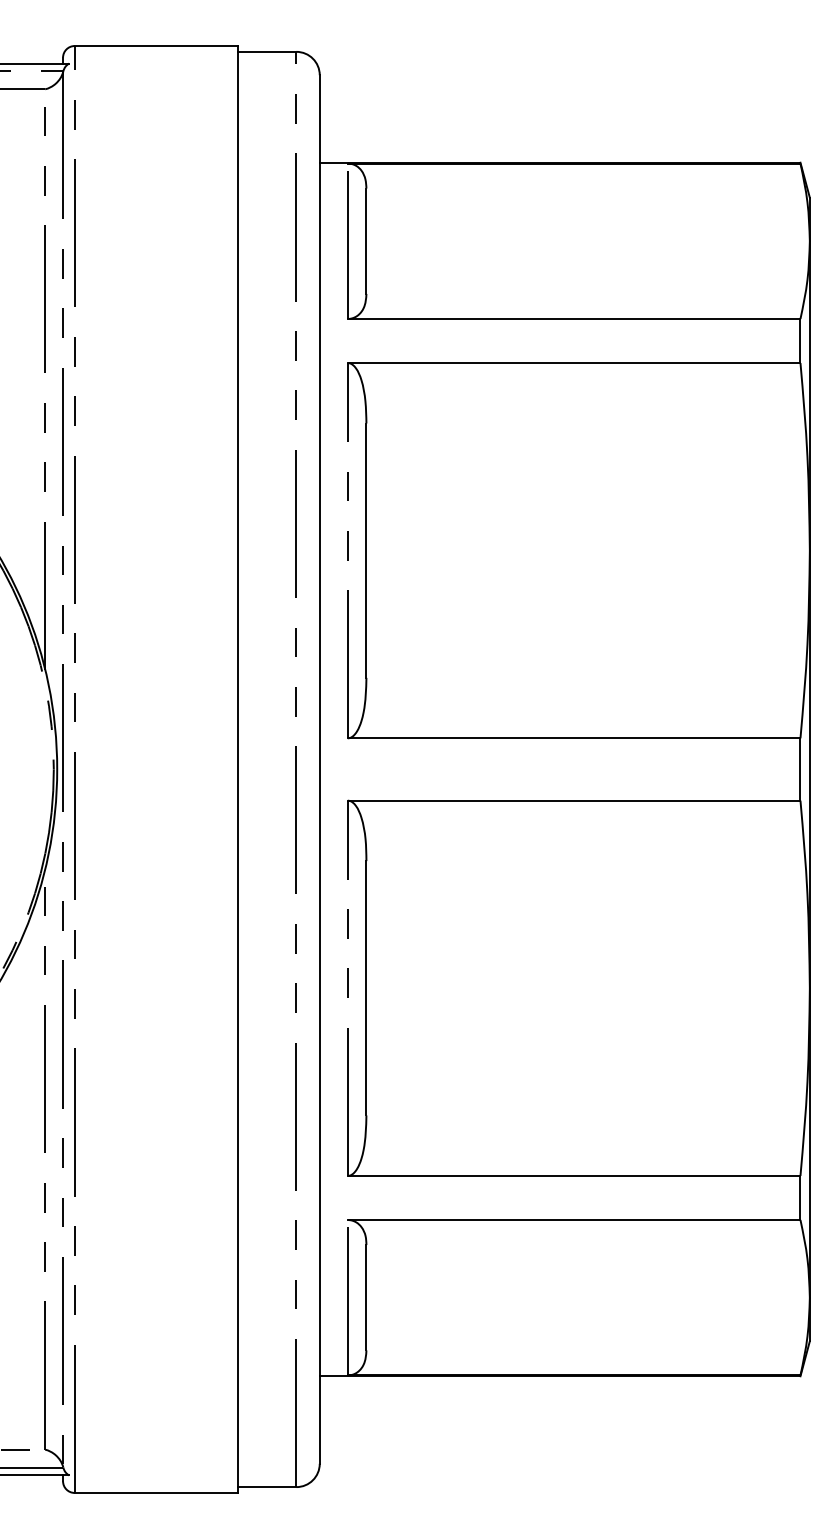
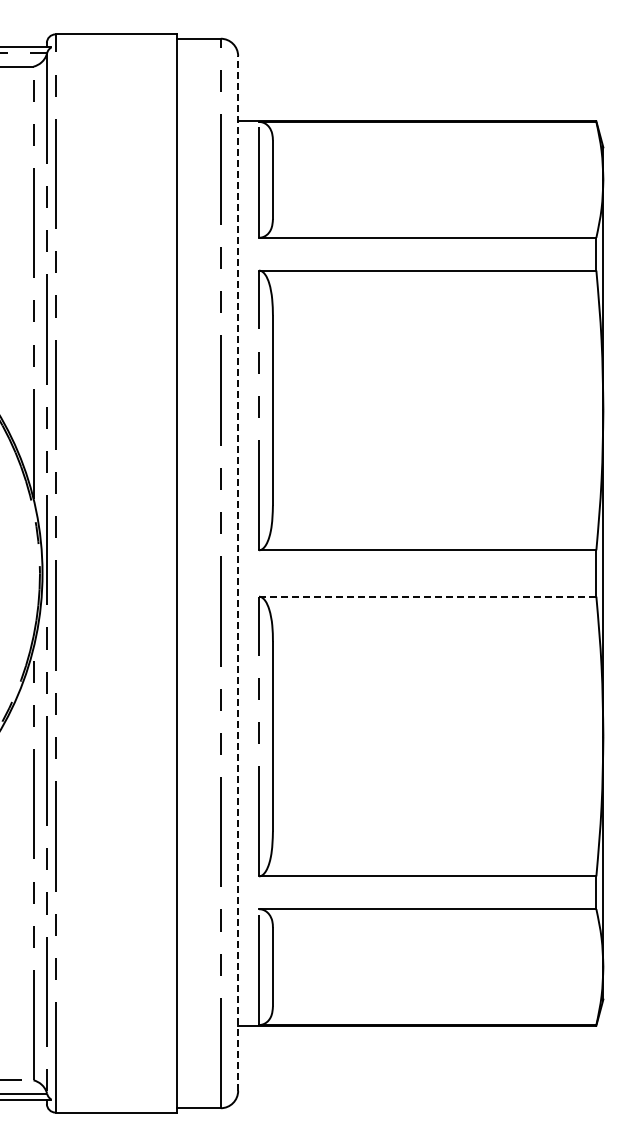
line: (320, 769) -> (238, 573), solid -> dashed
line: (573, 800) -> (427, 596), solid -> dashed

